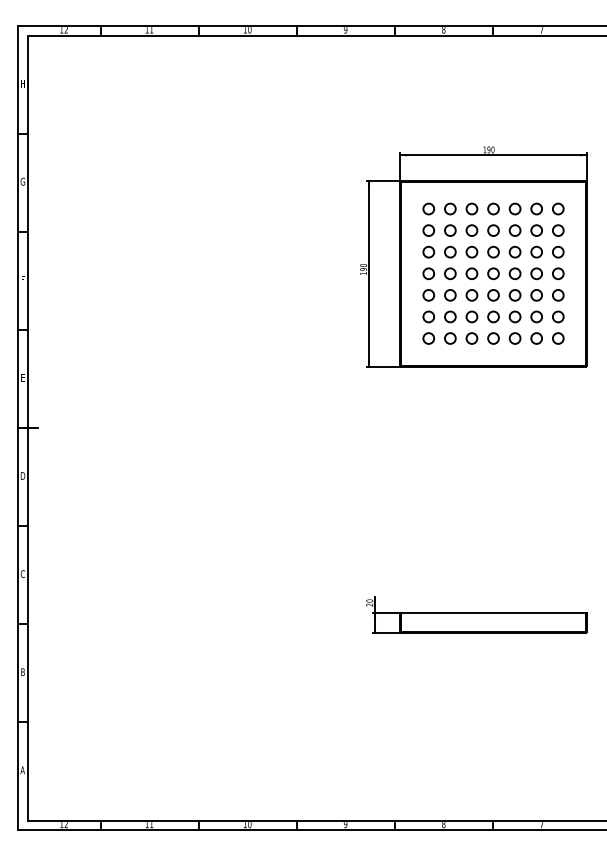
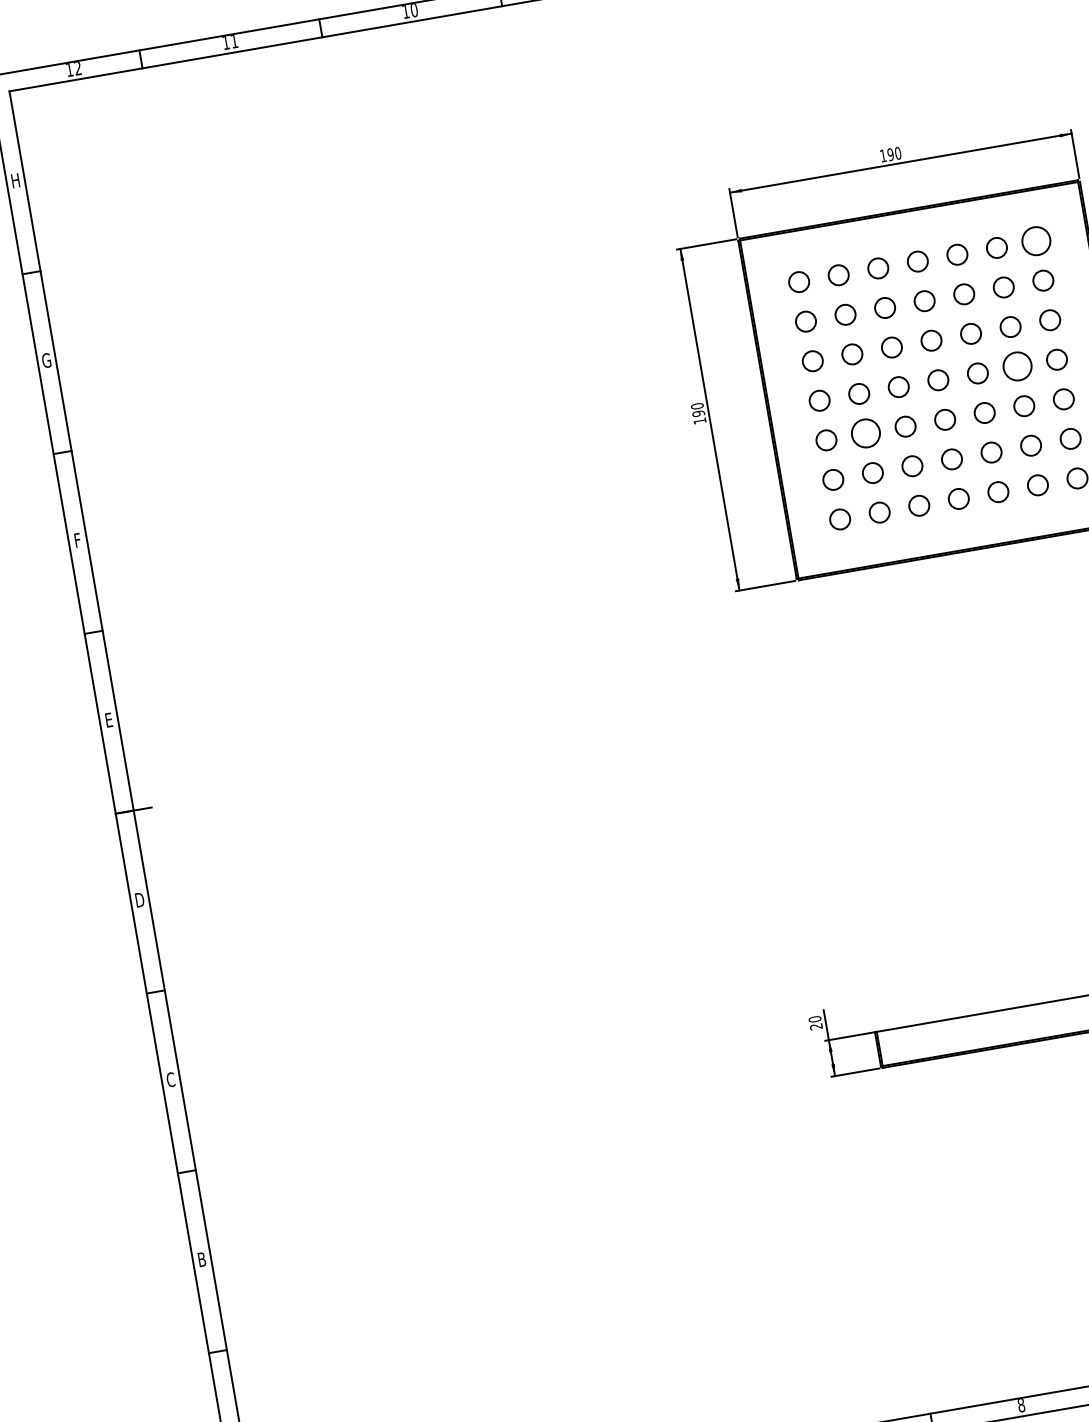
circle: (558, 208) -> (1036, 240), size x1.4
circle: (536, 273) -> (1016, 366), size x1.4
circle: (450, 295) -> (866, 433), size x1.4

